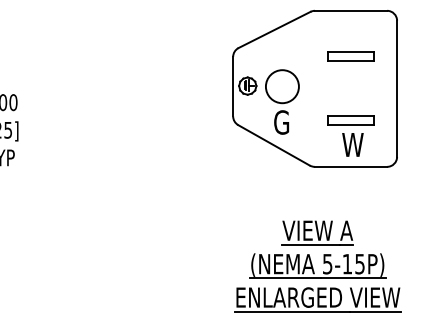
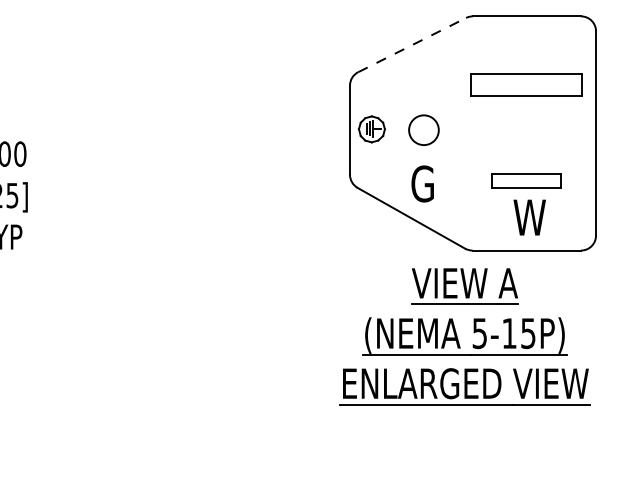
line: (275, 29) -> (413, 44), solid -> dashed
part: (350, 56) -> (526, 84), size x1.6
circle: (281, 86) -> (422, 129), size x0.6
part: (317, 266) -> (464, 337), moved

